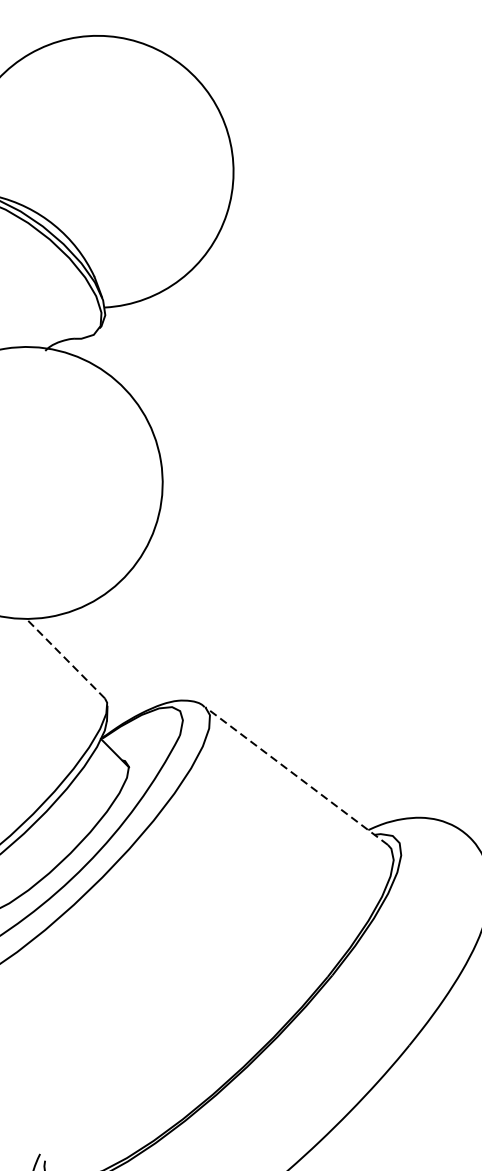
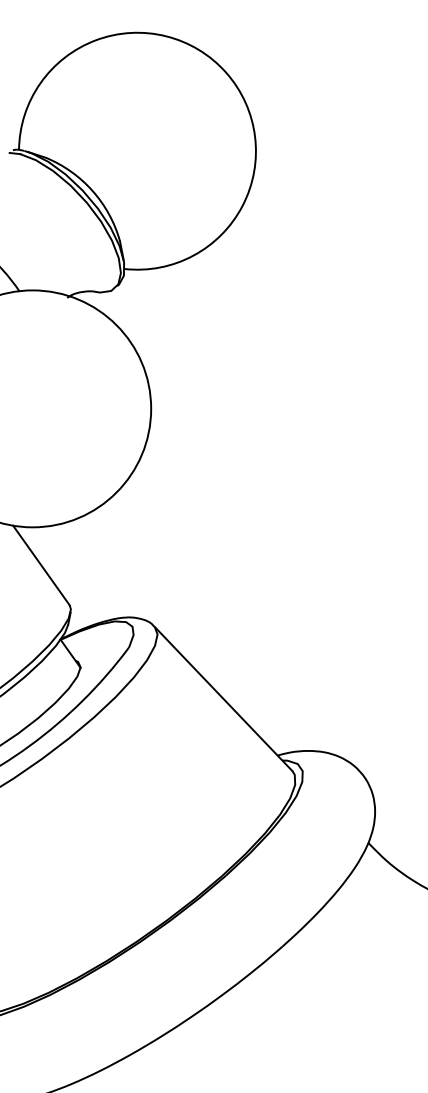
line: (65, 658) -> (41, 565), dashed -> solid
line: (296, 775) -> (223, 698), dashed -> solid

